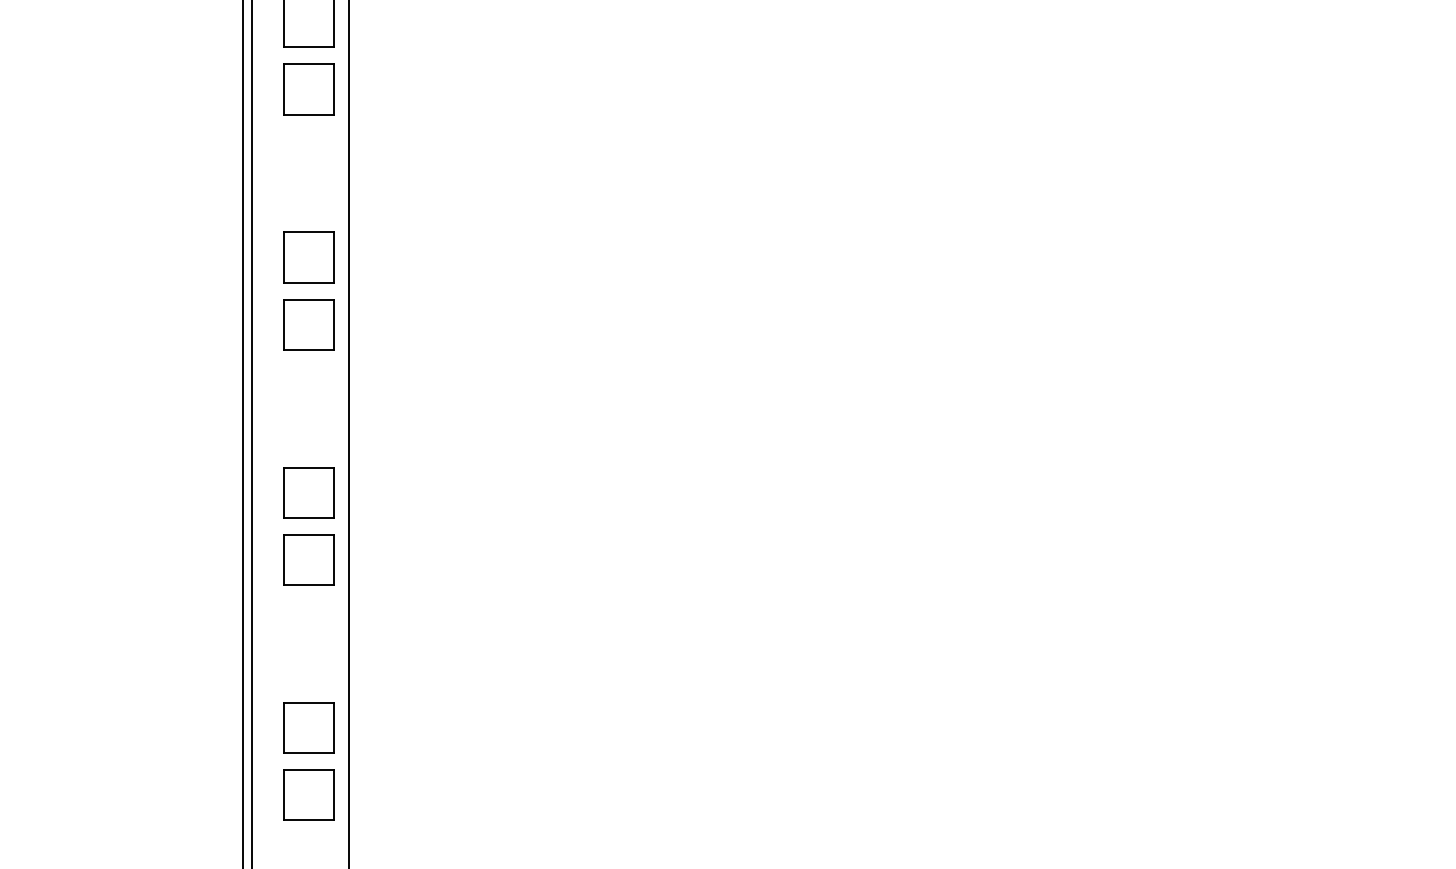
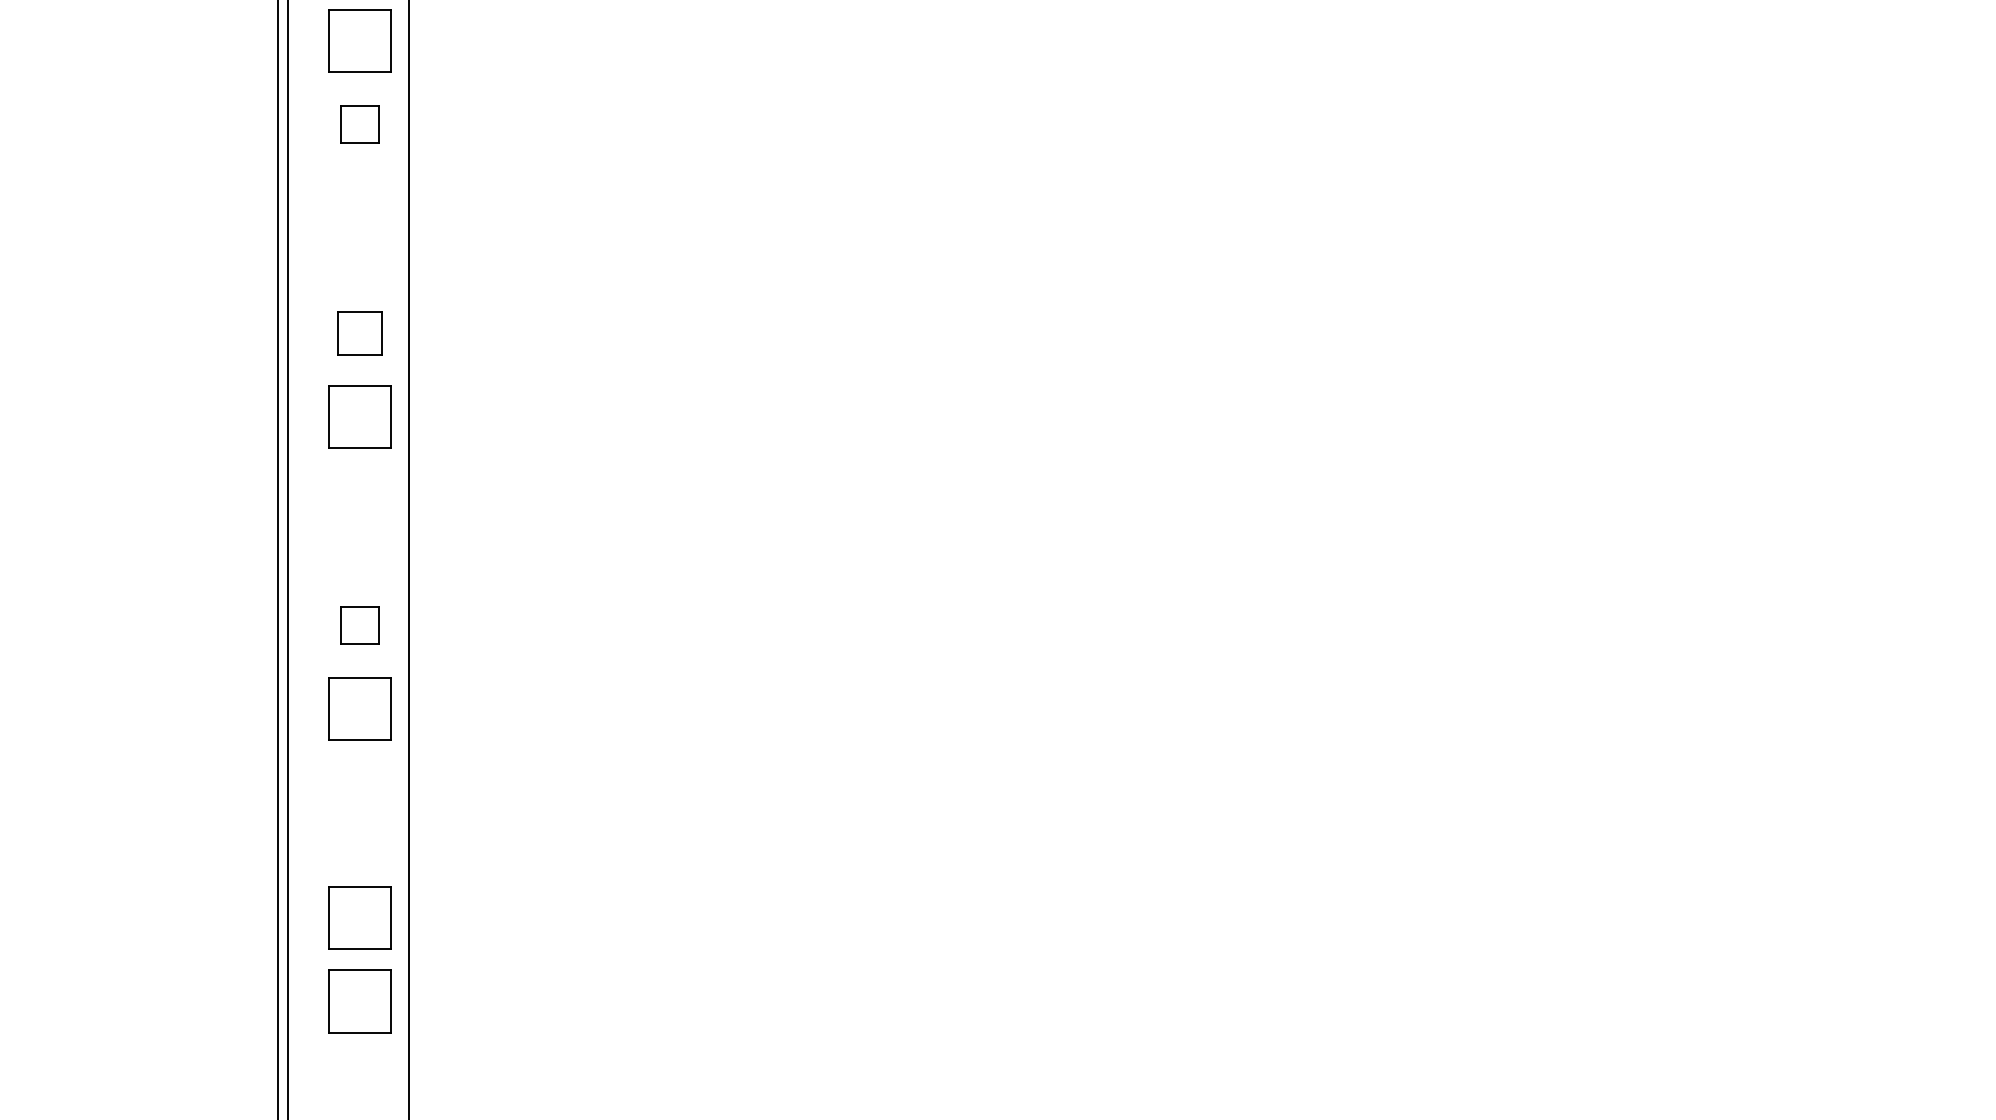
part: (308, 89) -> (359, 124), size x0.6
part: (308, 257) -> (359, 333), size x0.7
part: (308, 492) -> (359, 625), size x0.6

